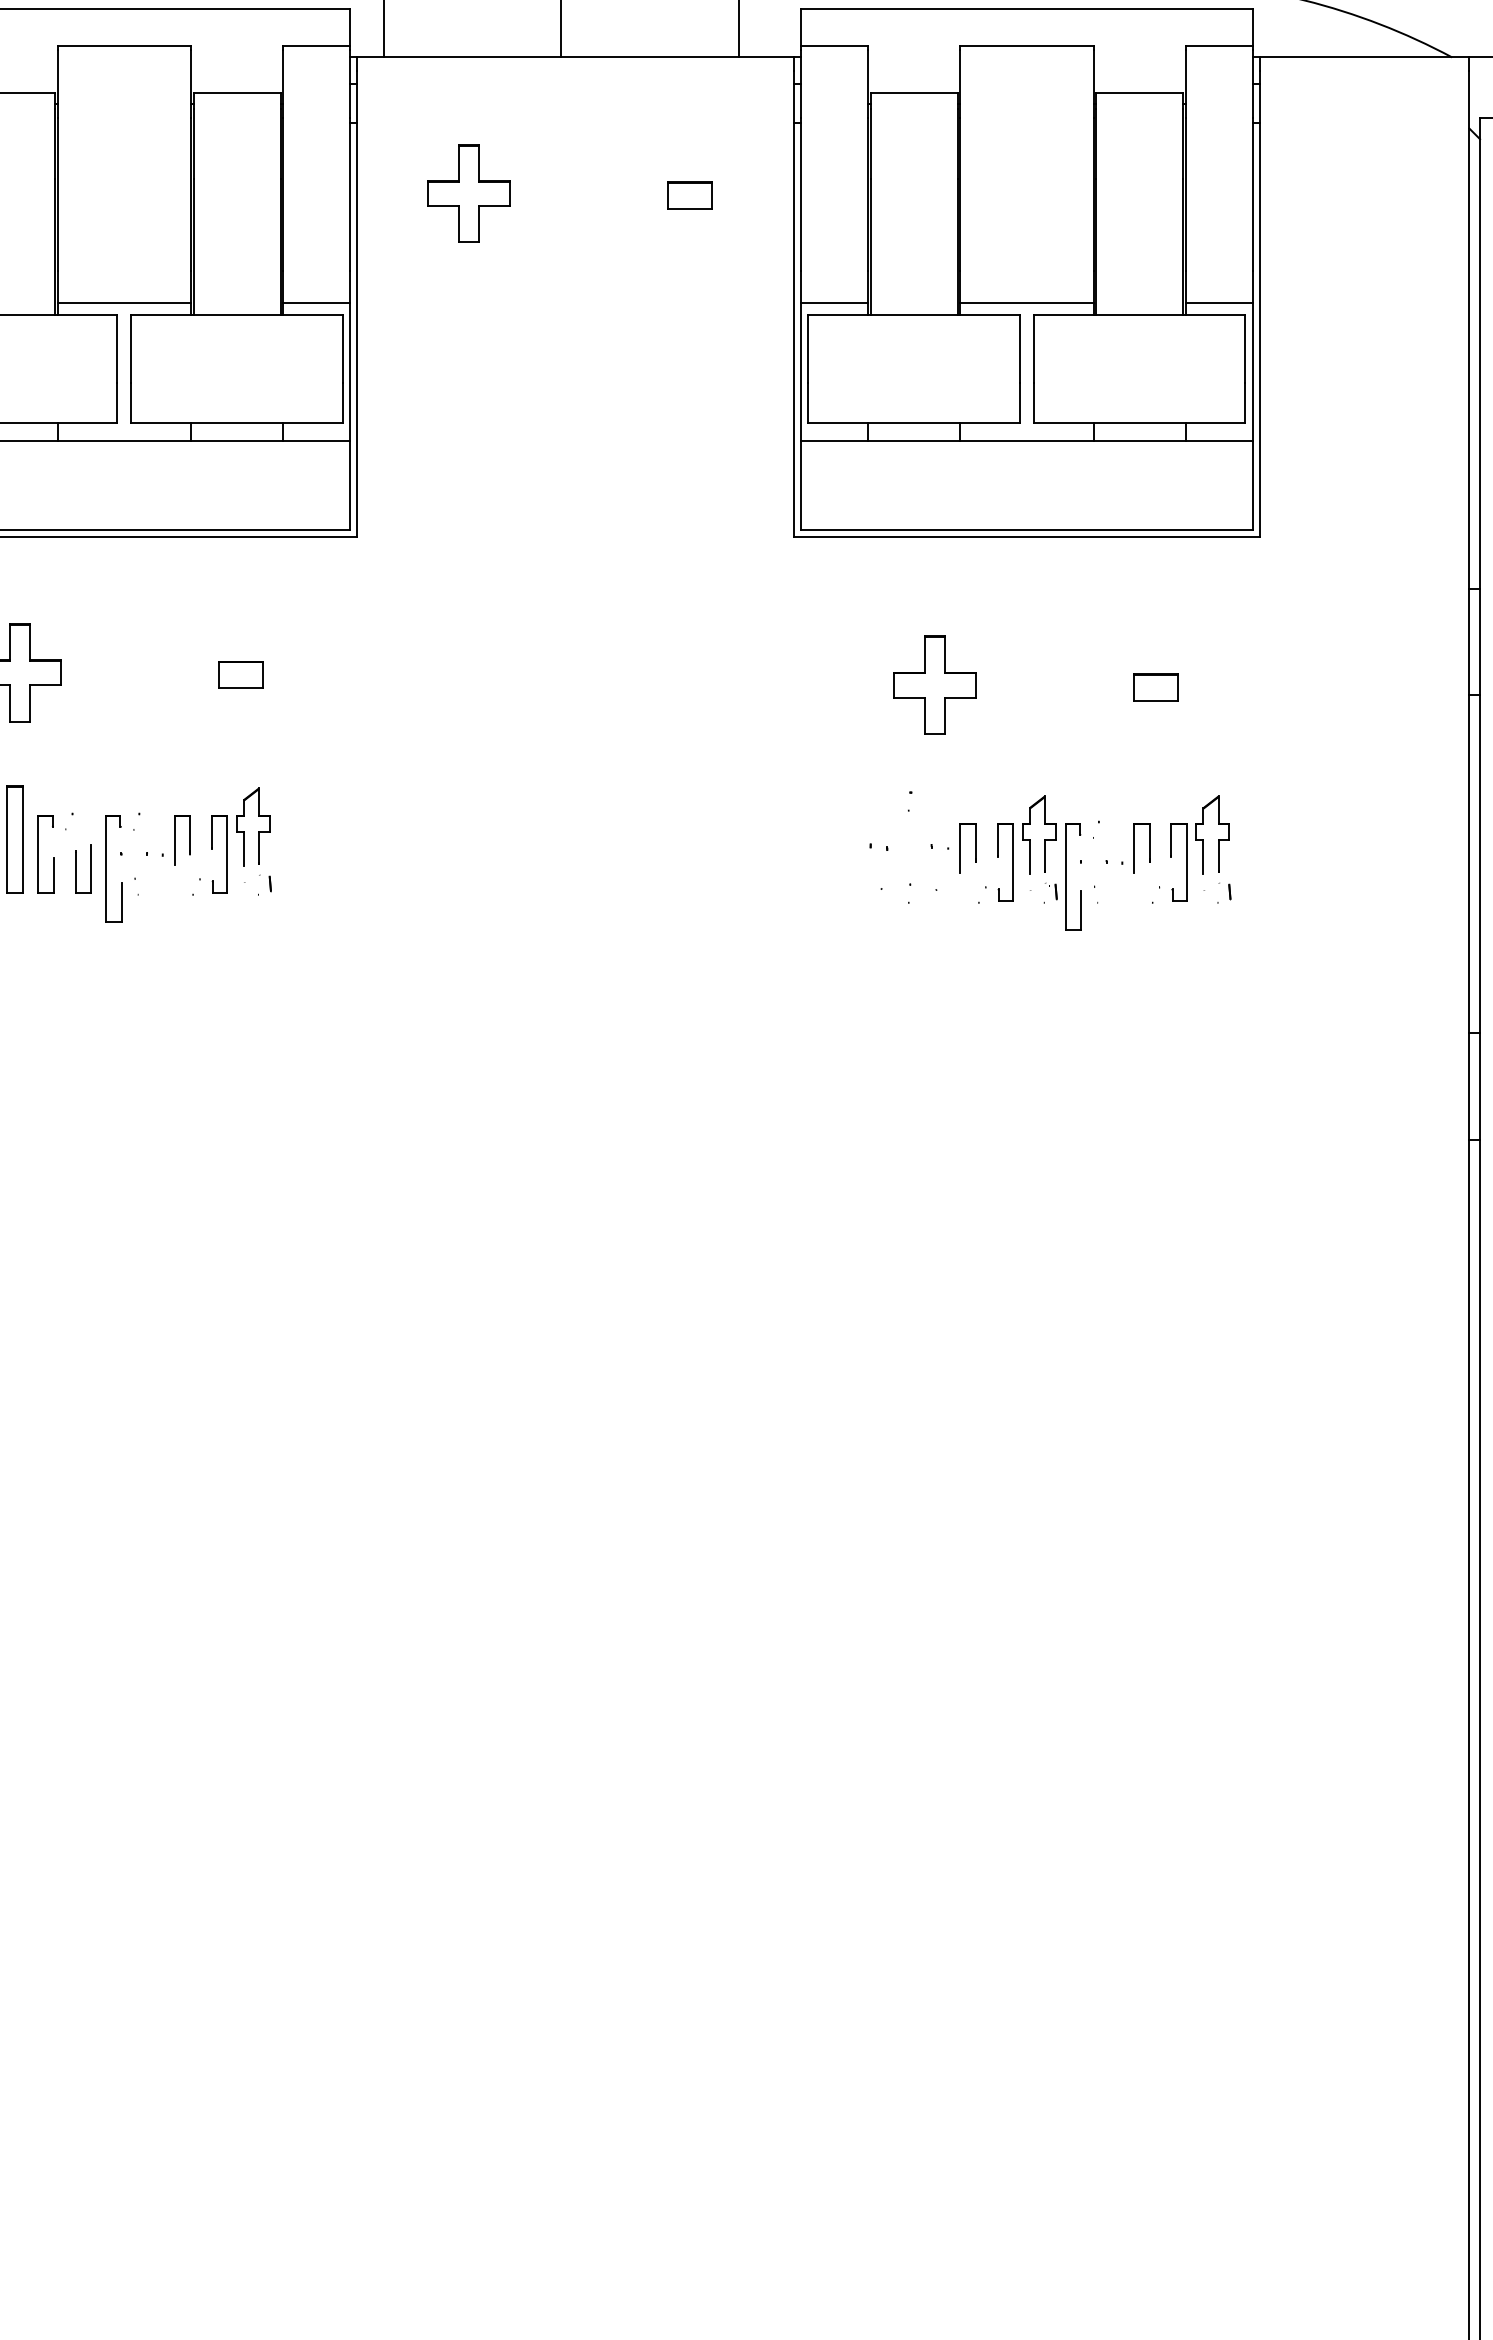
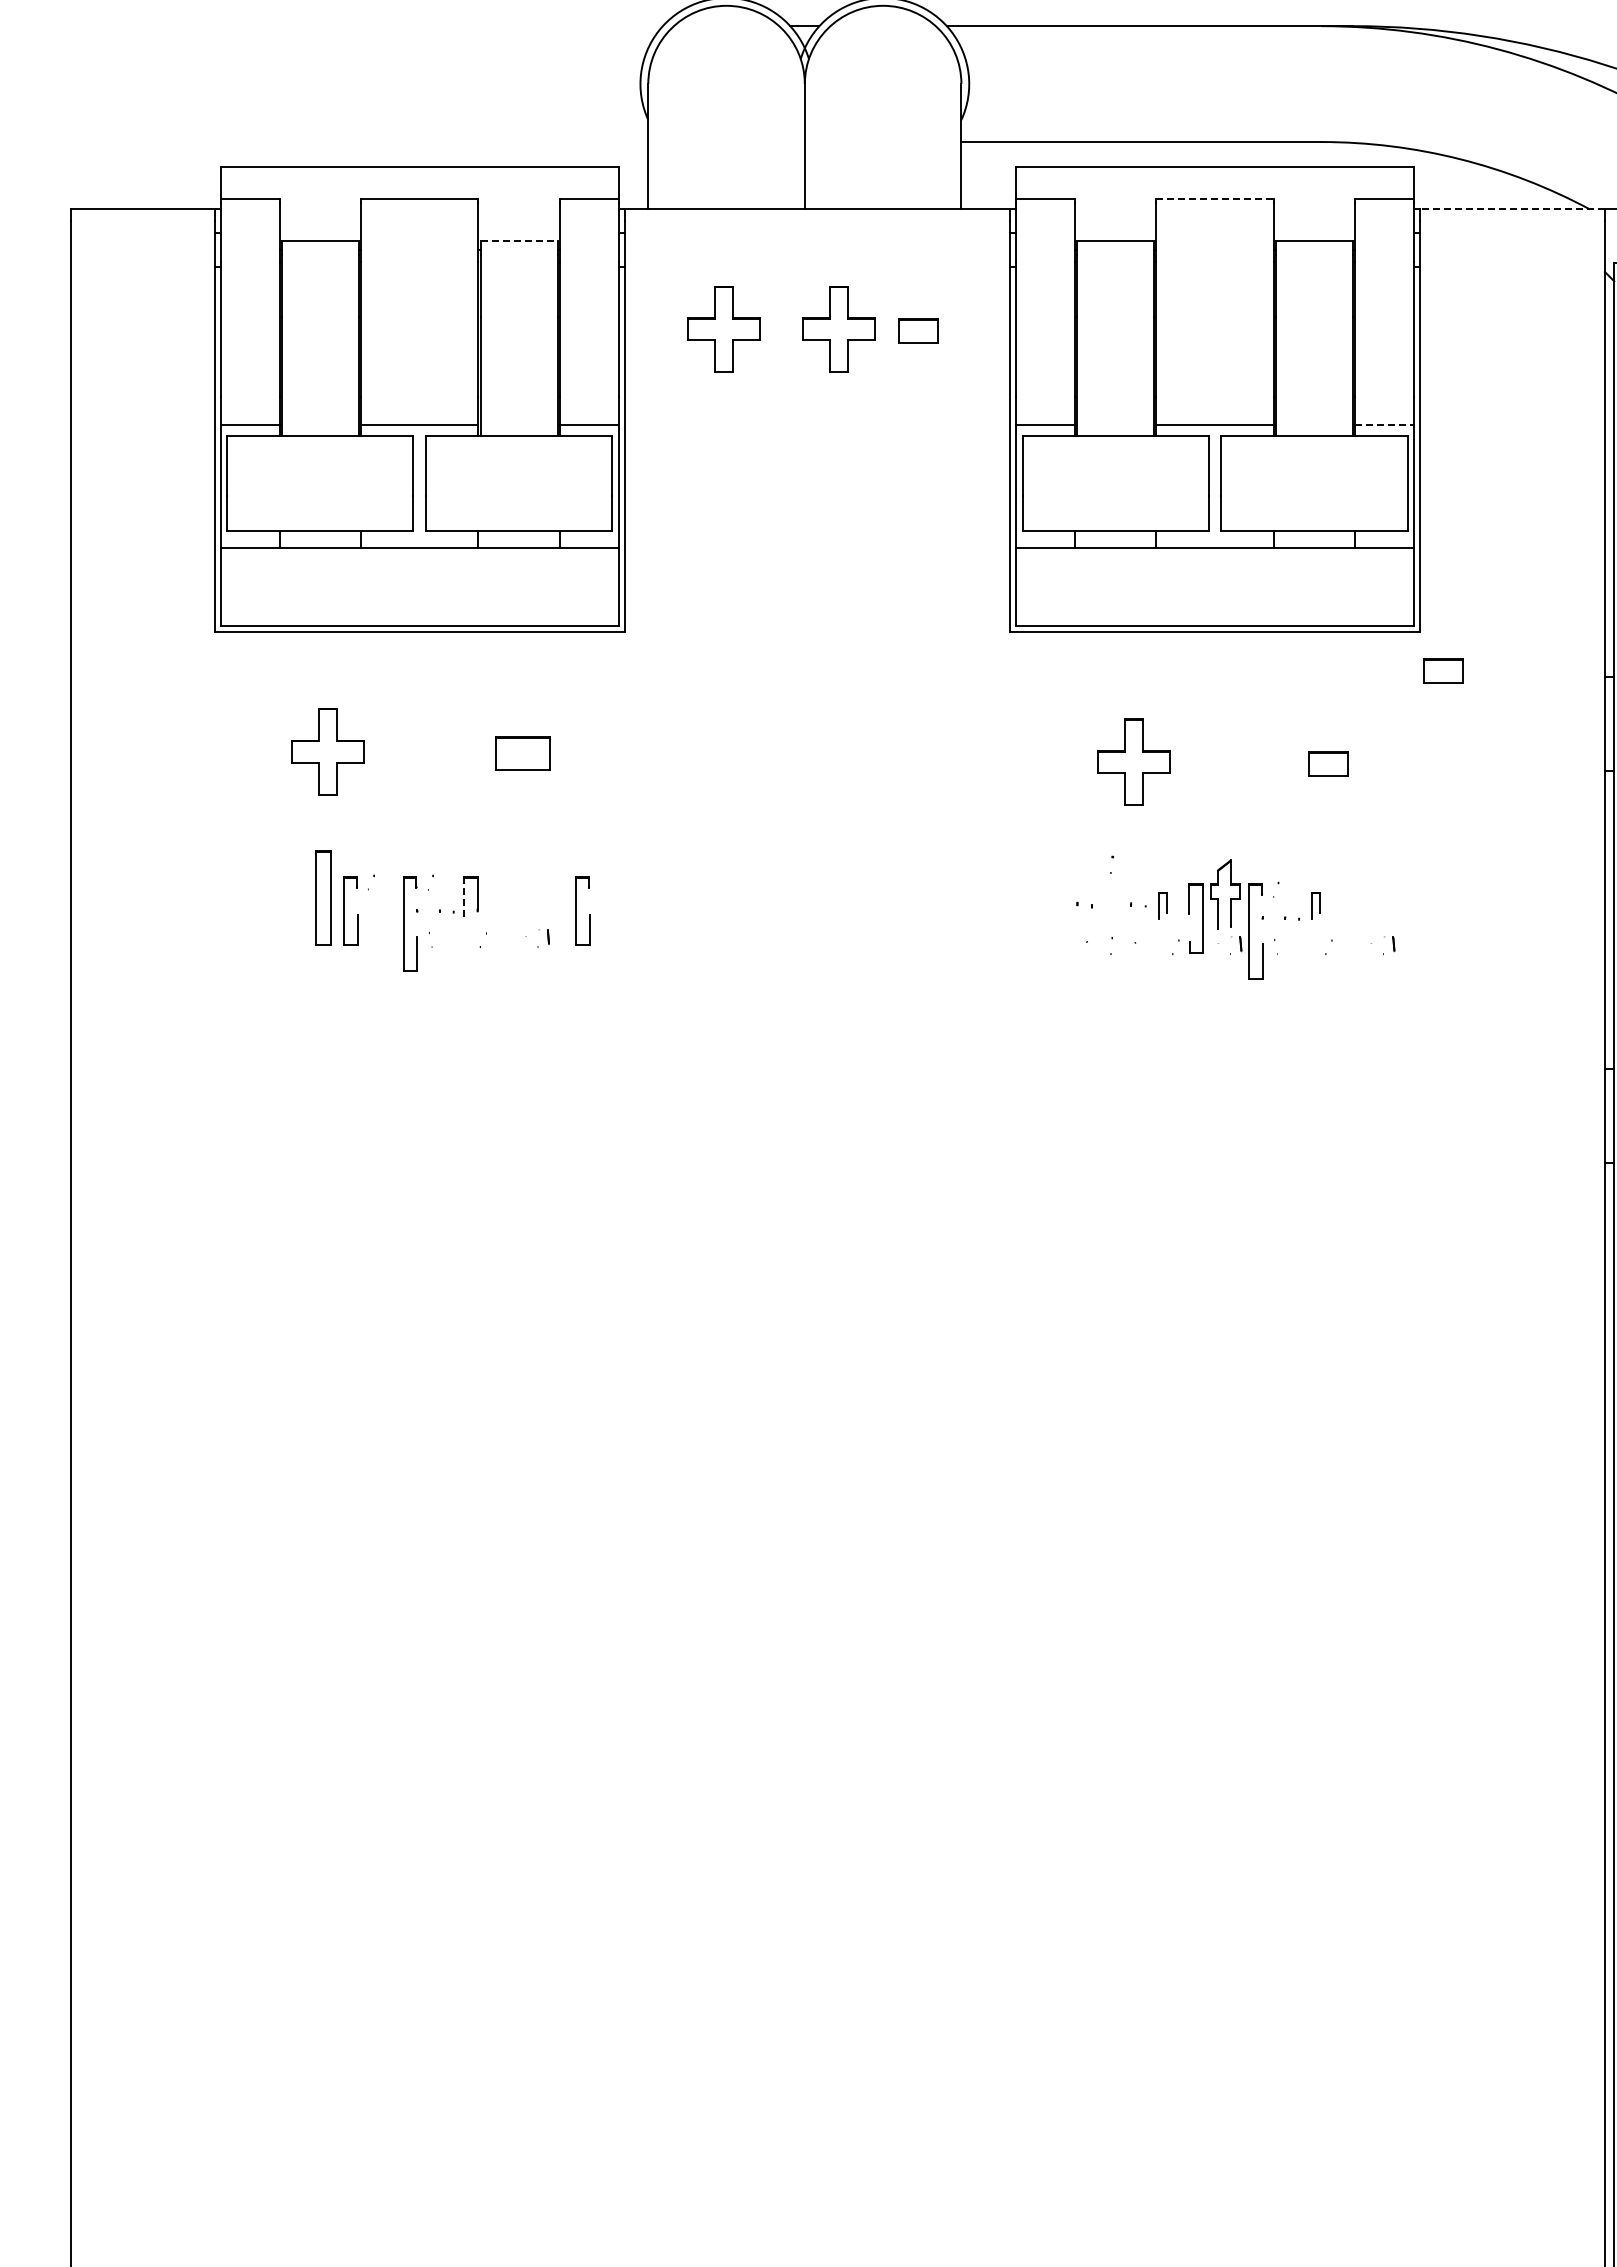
line: (1027, 45) -> (1215, 198), solid -> dashed
line: (1364, 57) -> (1512, 209), solid -> dashed
line: (237, 92) -> (519, 240), solid -> dashed
part: (599, 193) -> (838, 329), added
line: (1220, 302) -> (1385, 425), solid -> dashed
part: (1286, 580) -> (1443, 670), added
part: (240, 675) -> (522, 753), size x1.4
line: (175, 839) -> (464, 898), solid -> dashed
part: (240, 839) -> (522, 898), removed
part: (968, 847) -> (1163, 905), size x0.6
part: (1142, 847) -> (1316, 905), size x0.6
part: (1199, 848) -> (1367, 906), removed
part: (308, 853) -> (582, 910), added
part: (83, 868) -> (383, 923), removed

